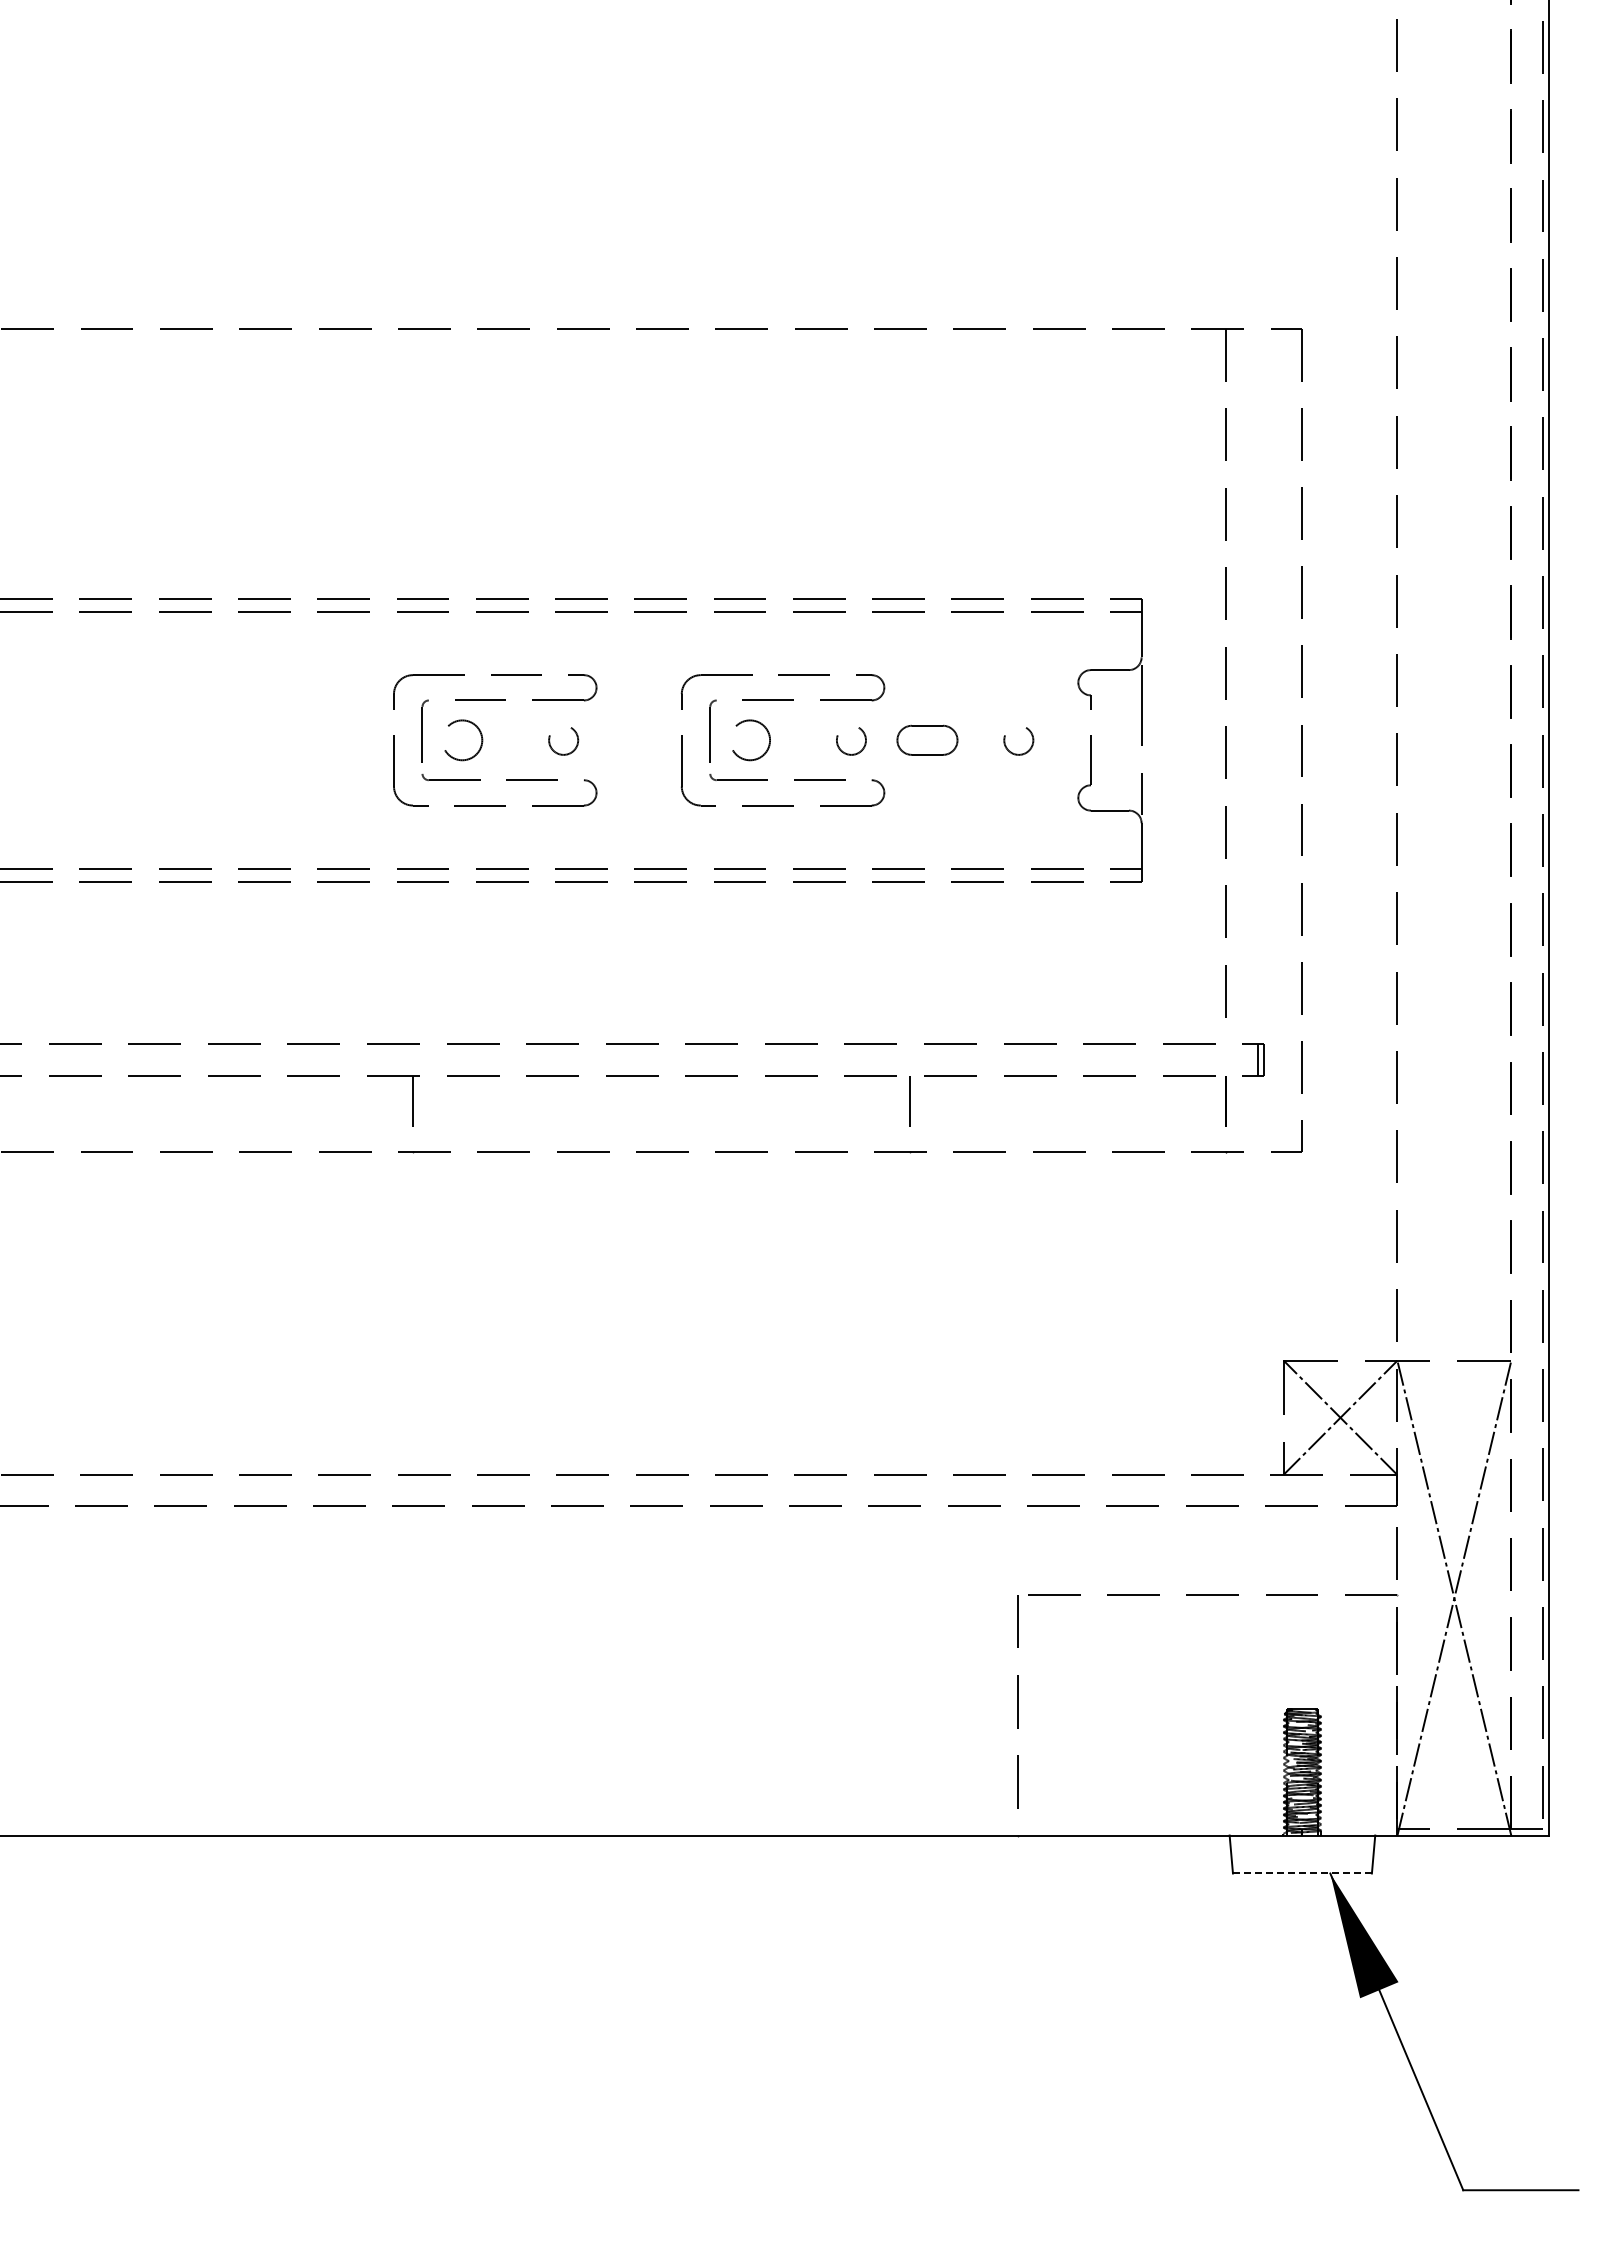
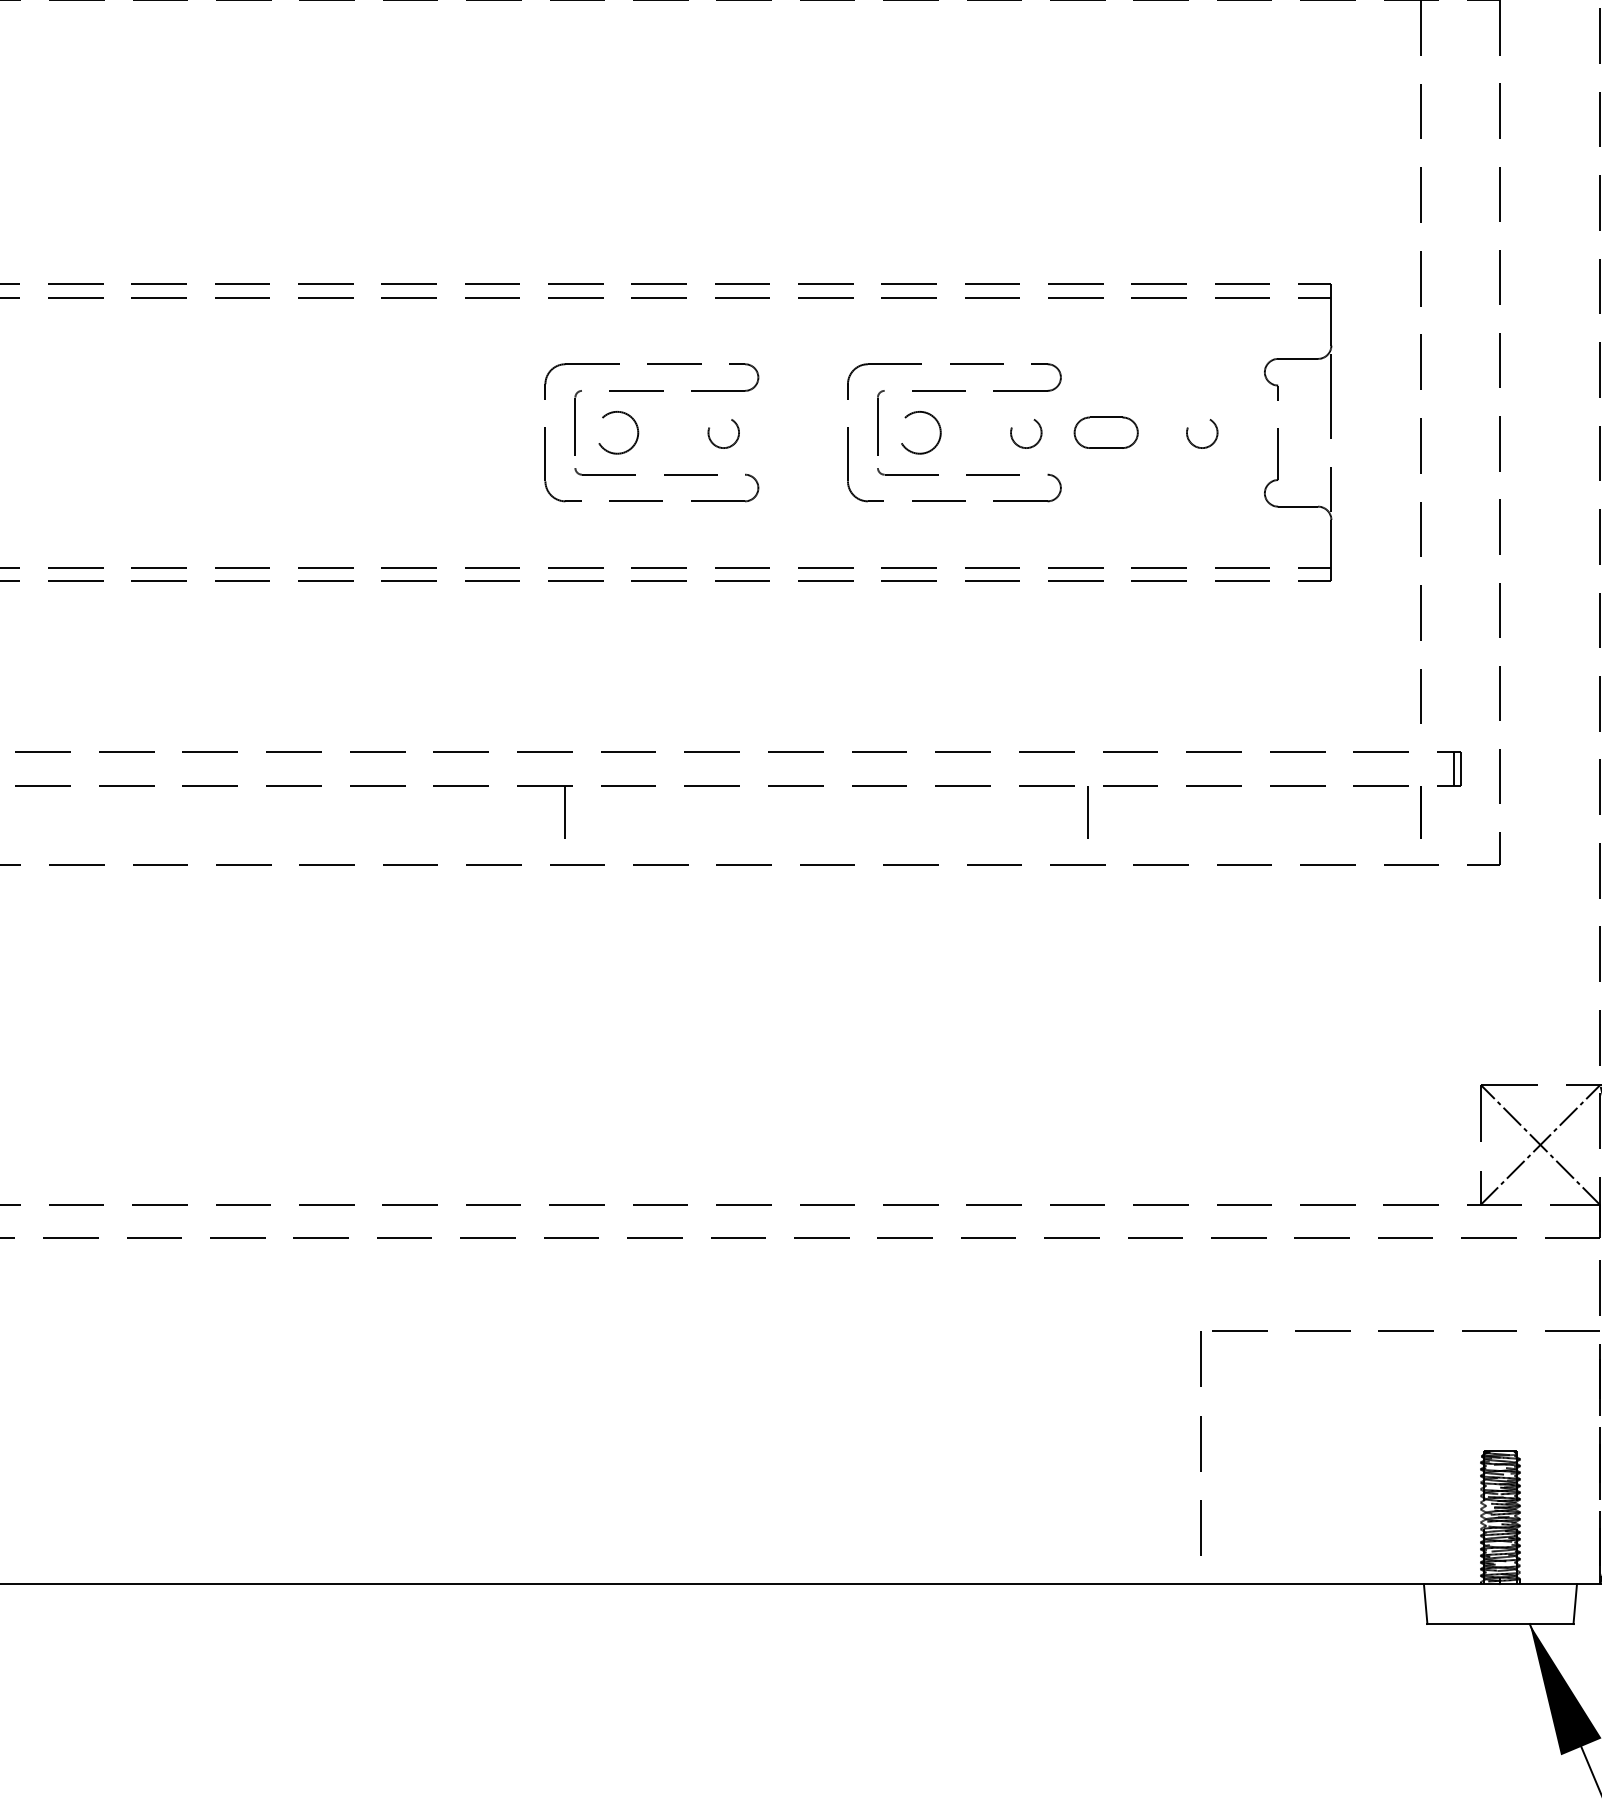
line: (1301, 1873) -> (1499, 1624), dashed -> solid

